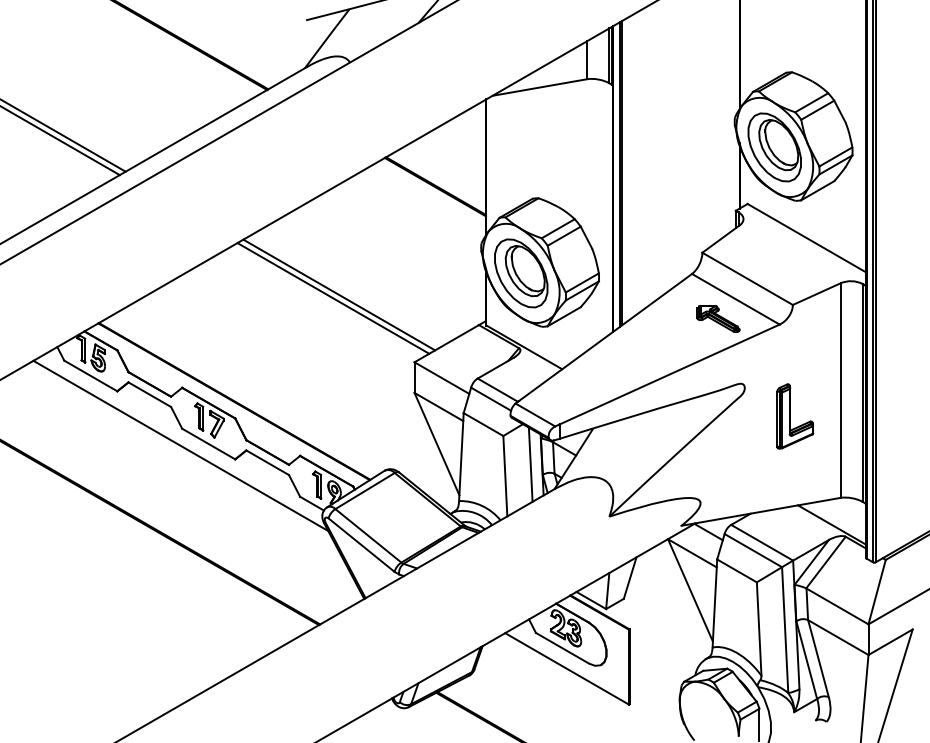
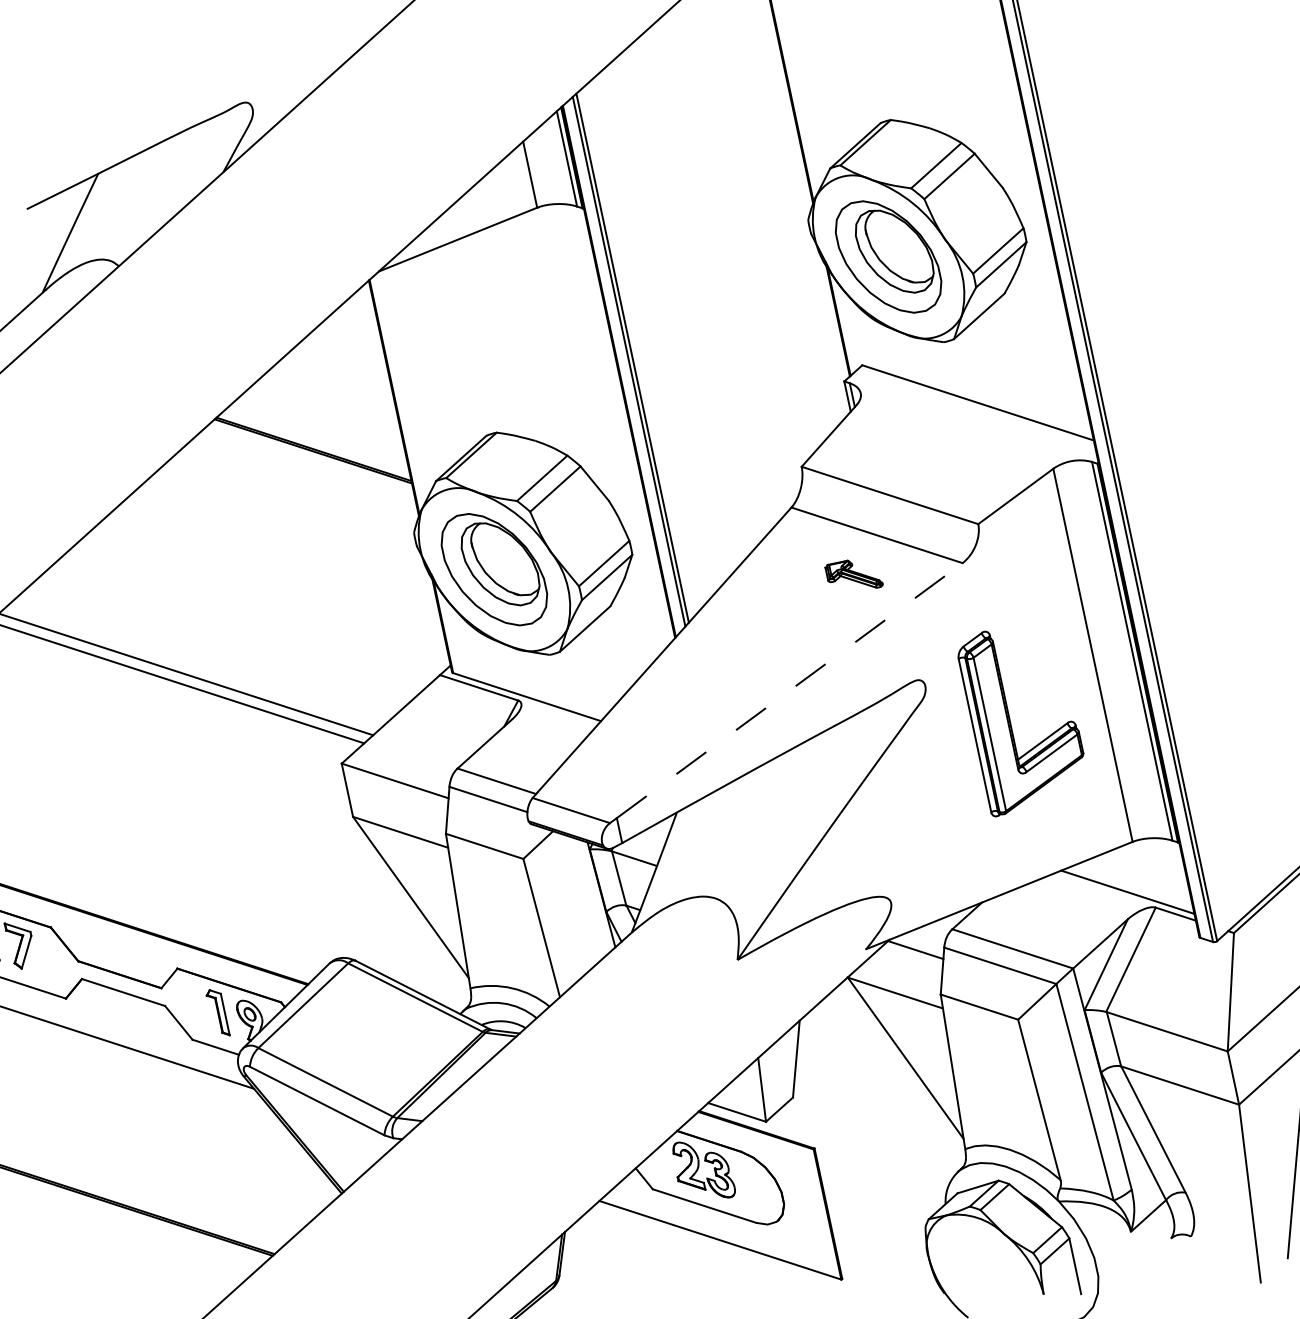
part: (718, 318) -> (853, 575), size x0.7
line: (669, 374) -> (789, 690), solid -> dashed
part: (795, 416) -> (1024, 717), size x1.6
line: (530, 464) -> (581, 898), removed

